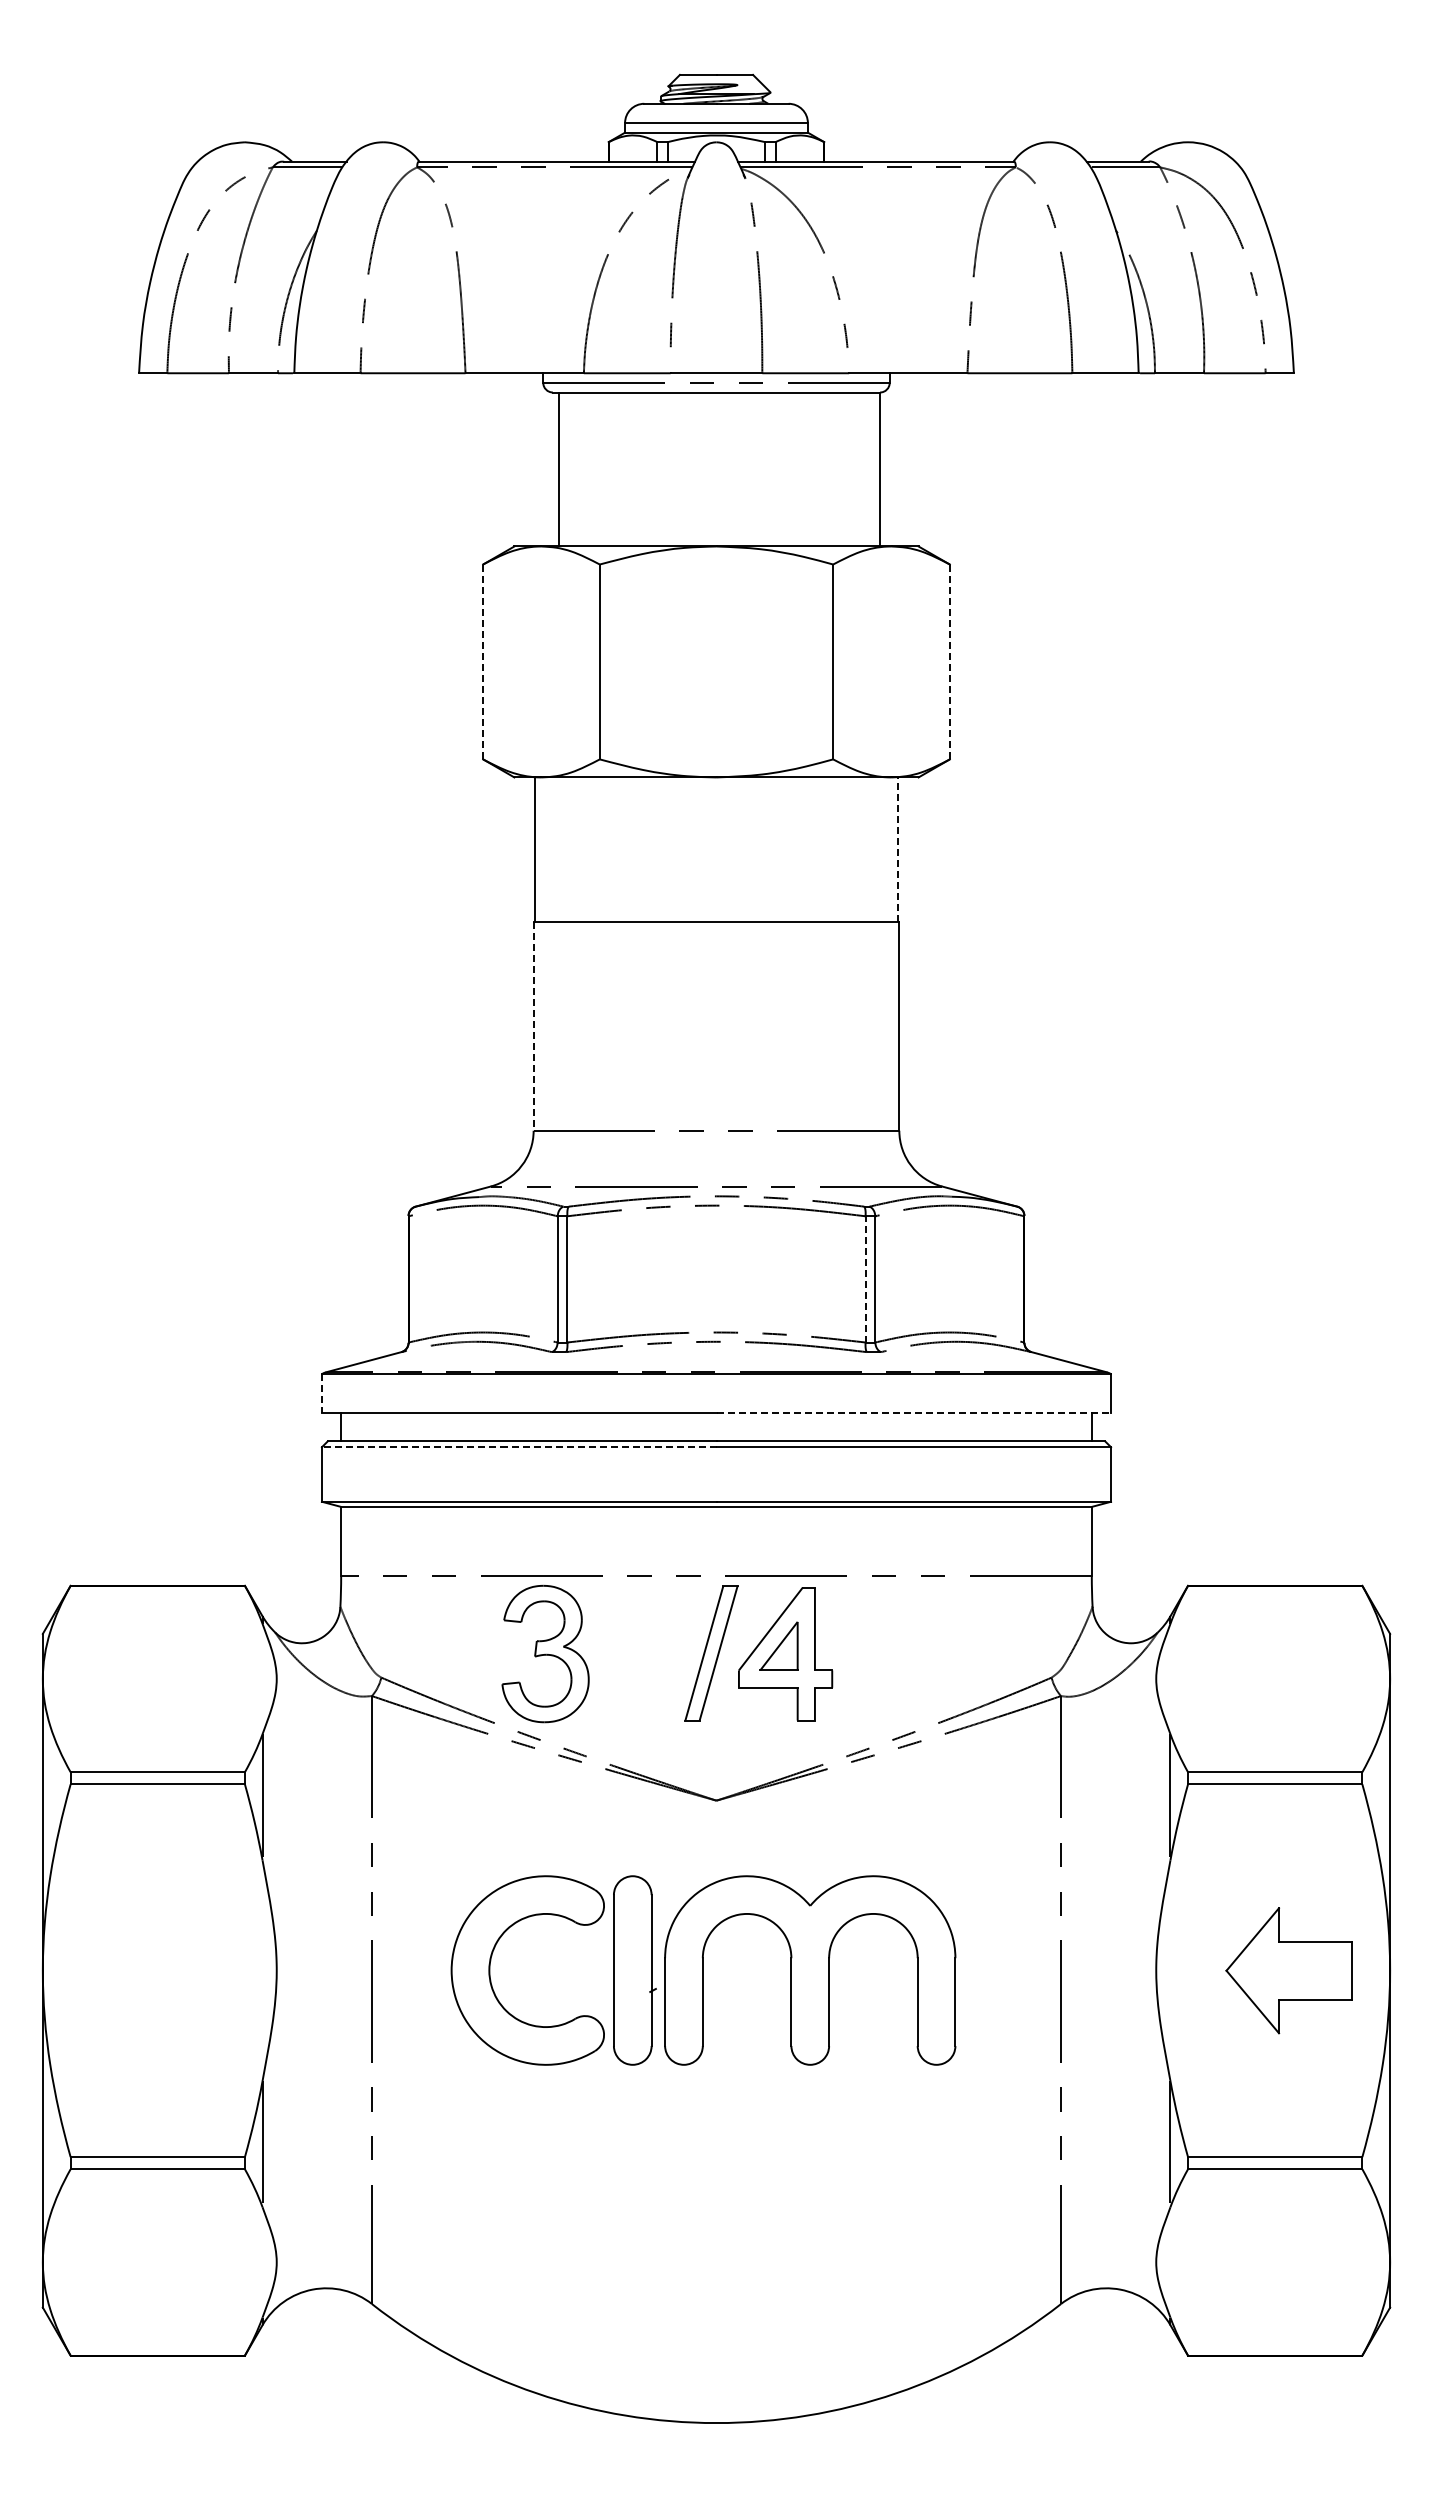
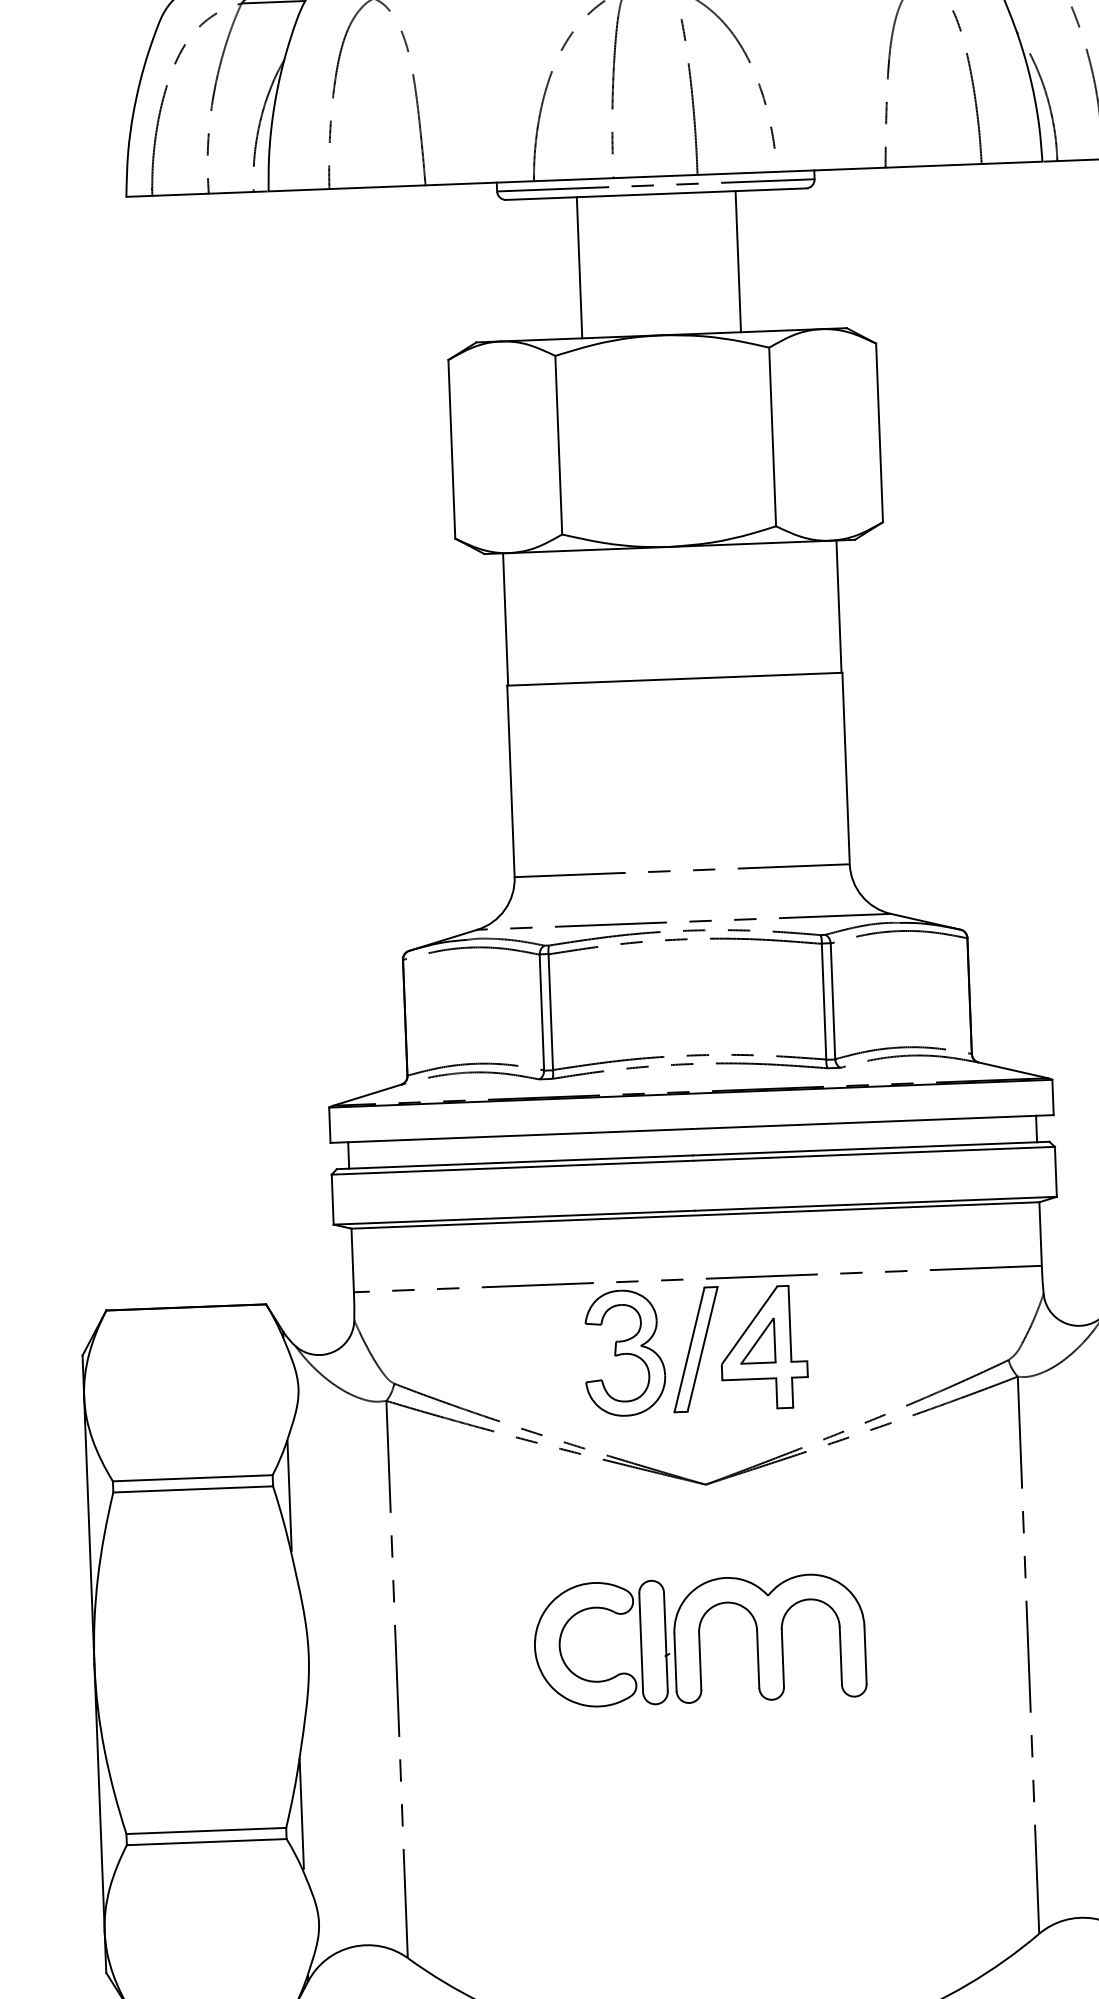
line: (558, 469) -> (579, 267), moved
line: (880, 469) -> (738, 261), moved
line: (483, 662) -> (452, 449), dashed -> solid
line: (949, 662) -> (879, 433), dashed -> solid
line: (898, 849) -> (839, 606), dashed -> solid
line: (533, 1026) -> (510, 781), dashed -> solid
line: (865, 1278) -> (823, 1000), dashed -> solid
line: (321, 1393) -> (329, 1125), dashed -> solid
line: (914, 1412) -> (873, 1121), dashed -> solid
line: (518, 1447) -> (511, 1167), dashed -> solid
part: (545, 1653) -> (624, 1352), moved
part: (703, 1970) -> (699, 1640), size x0.71

